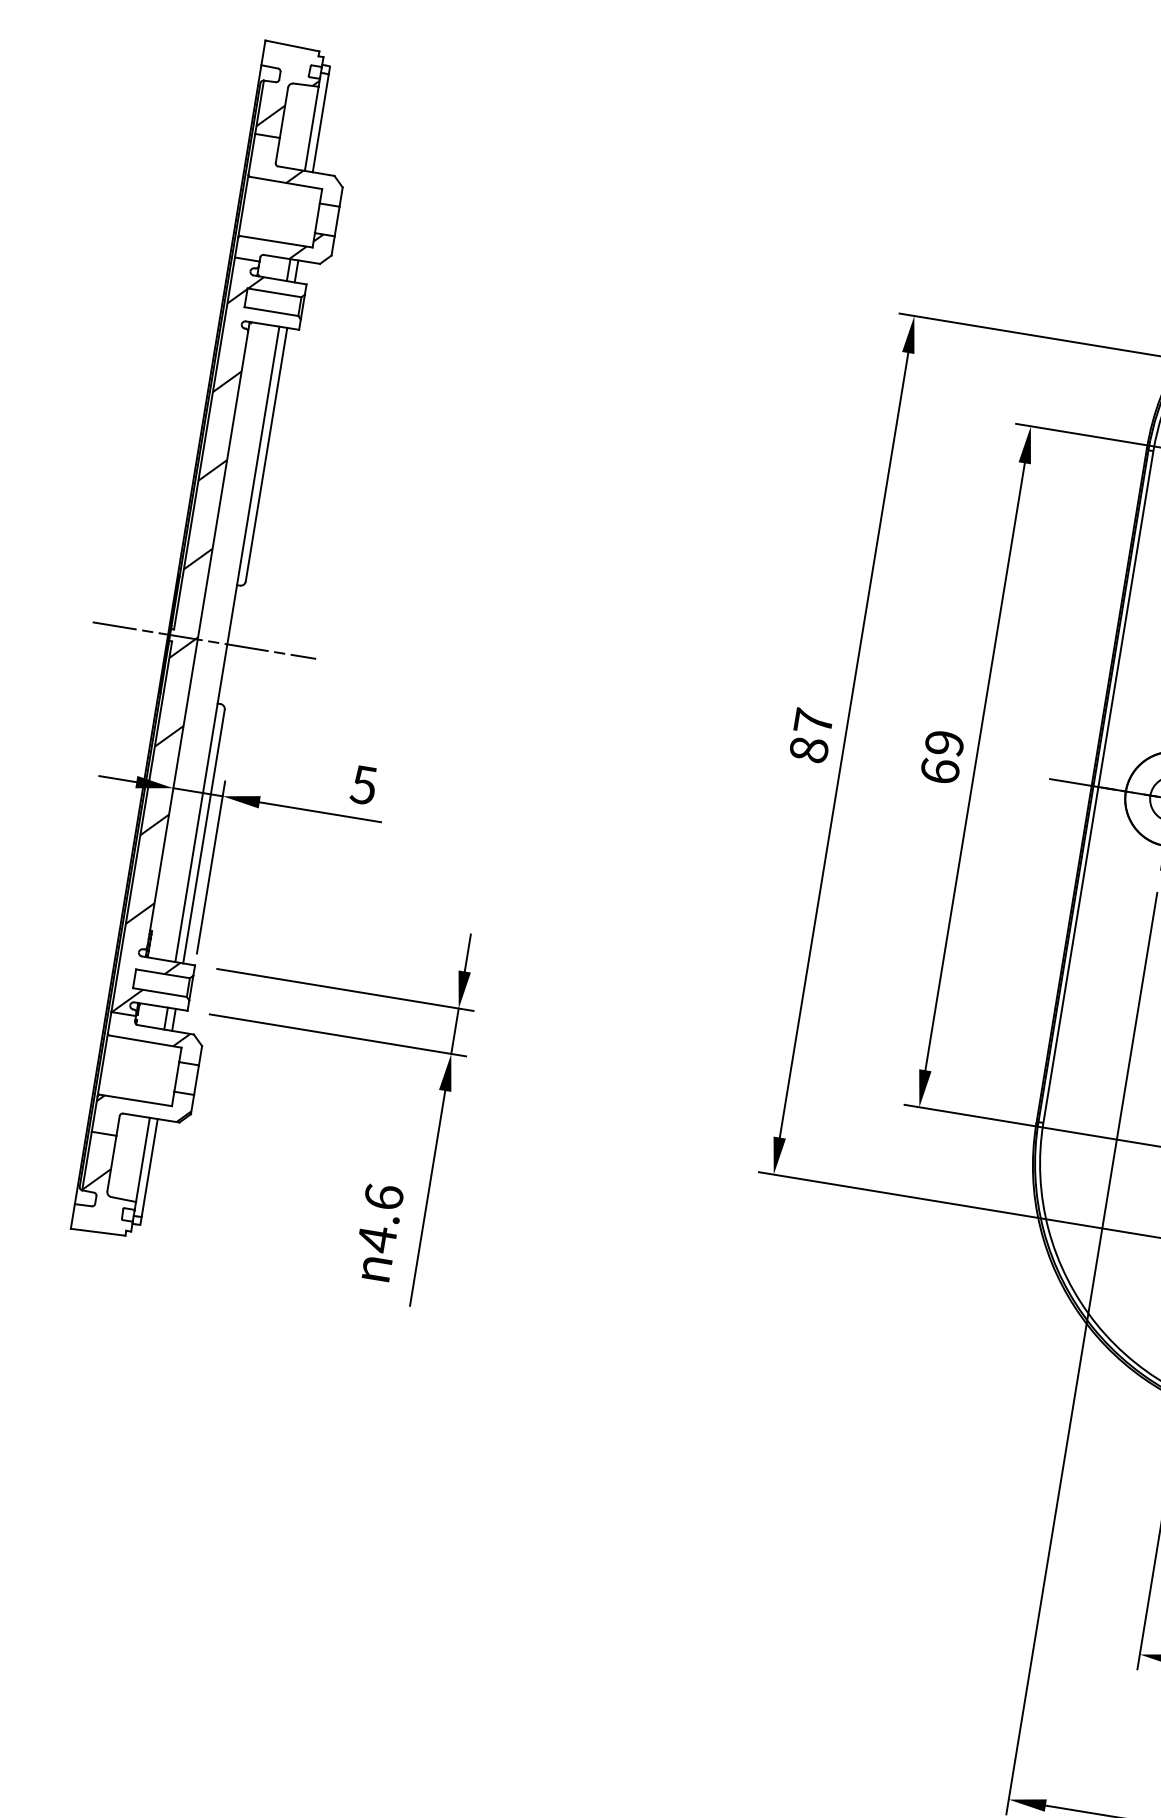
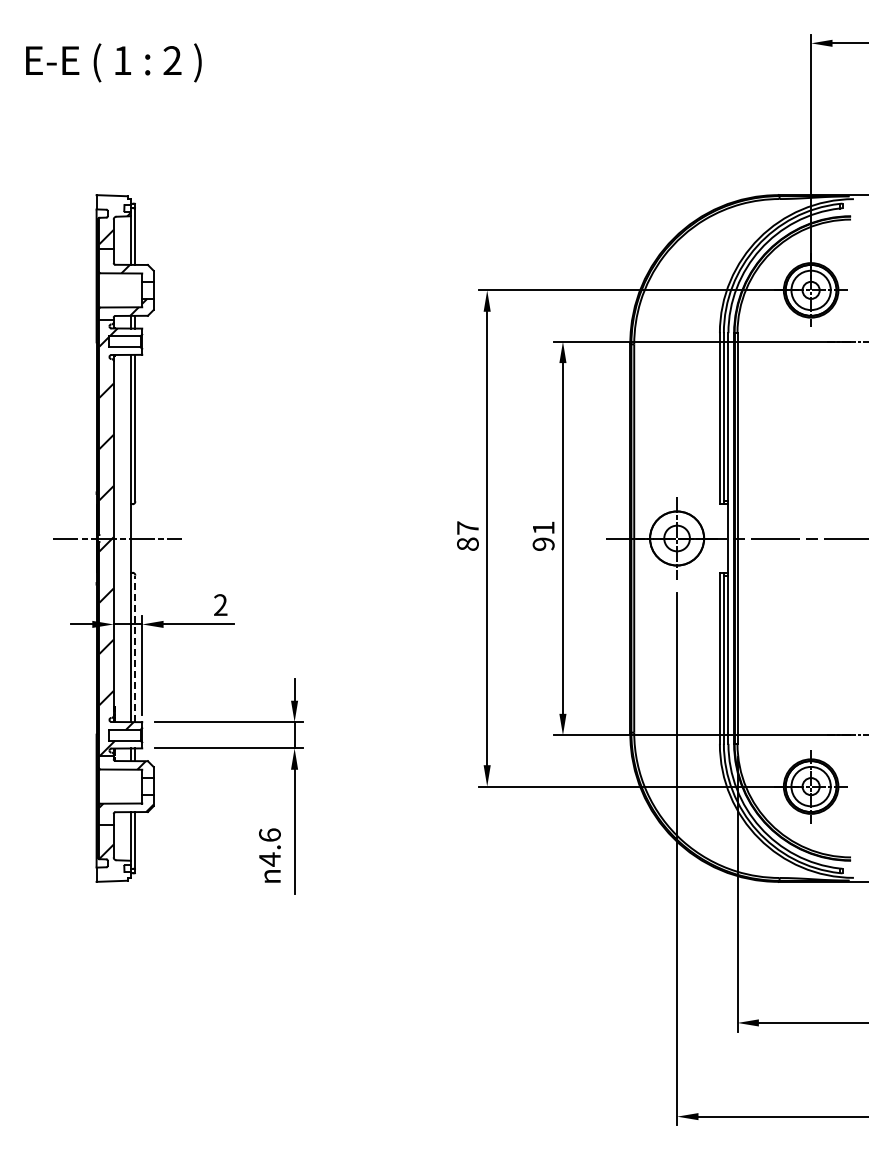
text: (942, 756) -> (543, 535), 69 -> 91
text: (363, 785) -> (220, 605), 5 -> 2
line: (204, 836) -> (135, 648), solid -> dashed

